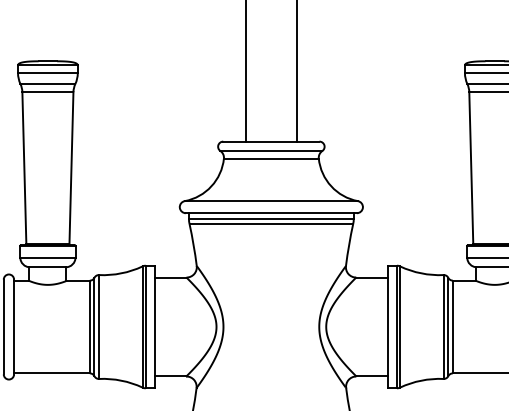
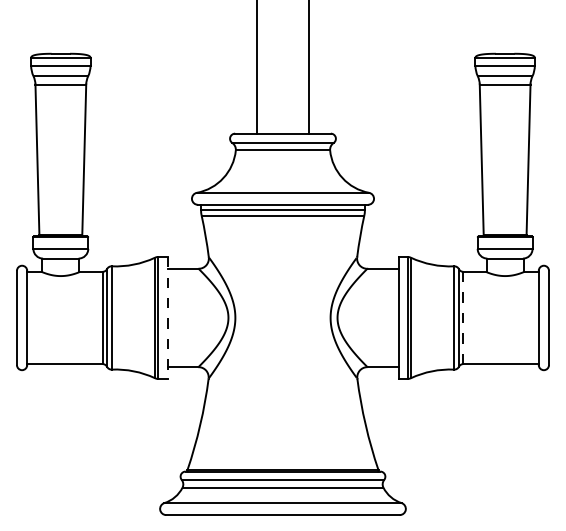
line: (155, 326) -> (167, 317), solid -> dashed
line: (452, 326) -> (463, 317), solid -> dashed

